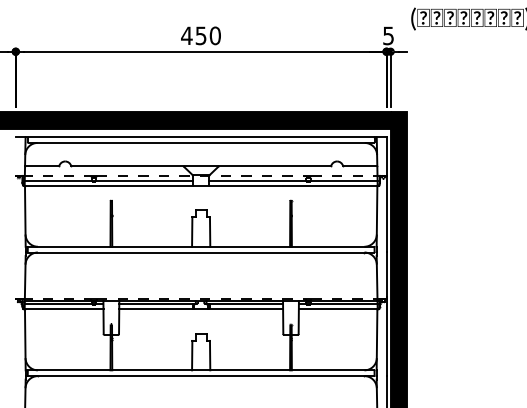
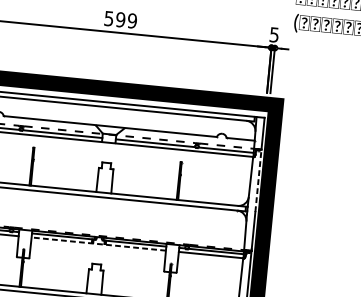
text: (200, 35) -> (120, 19), 450 -> 599
line: (386, 213) -> (258, 180), solid -> dashed
line: (201, 309) -> (99, 244), solid -> dashed

